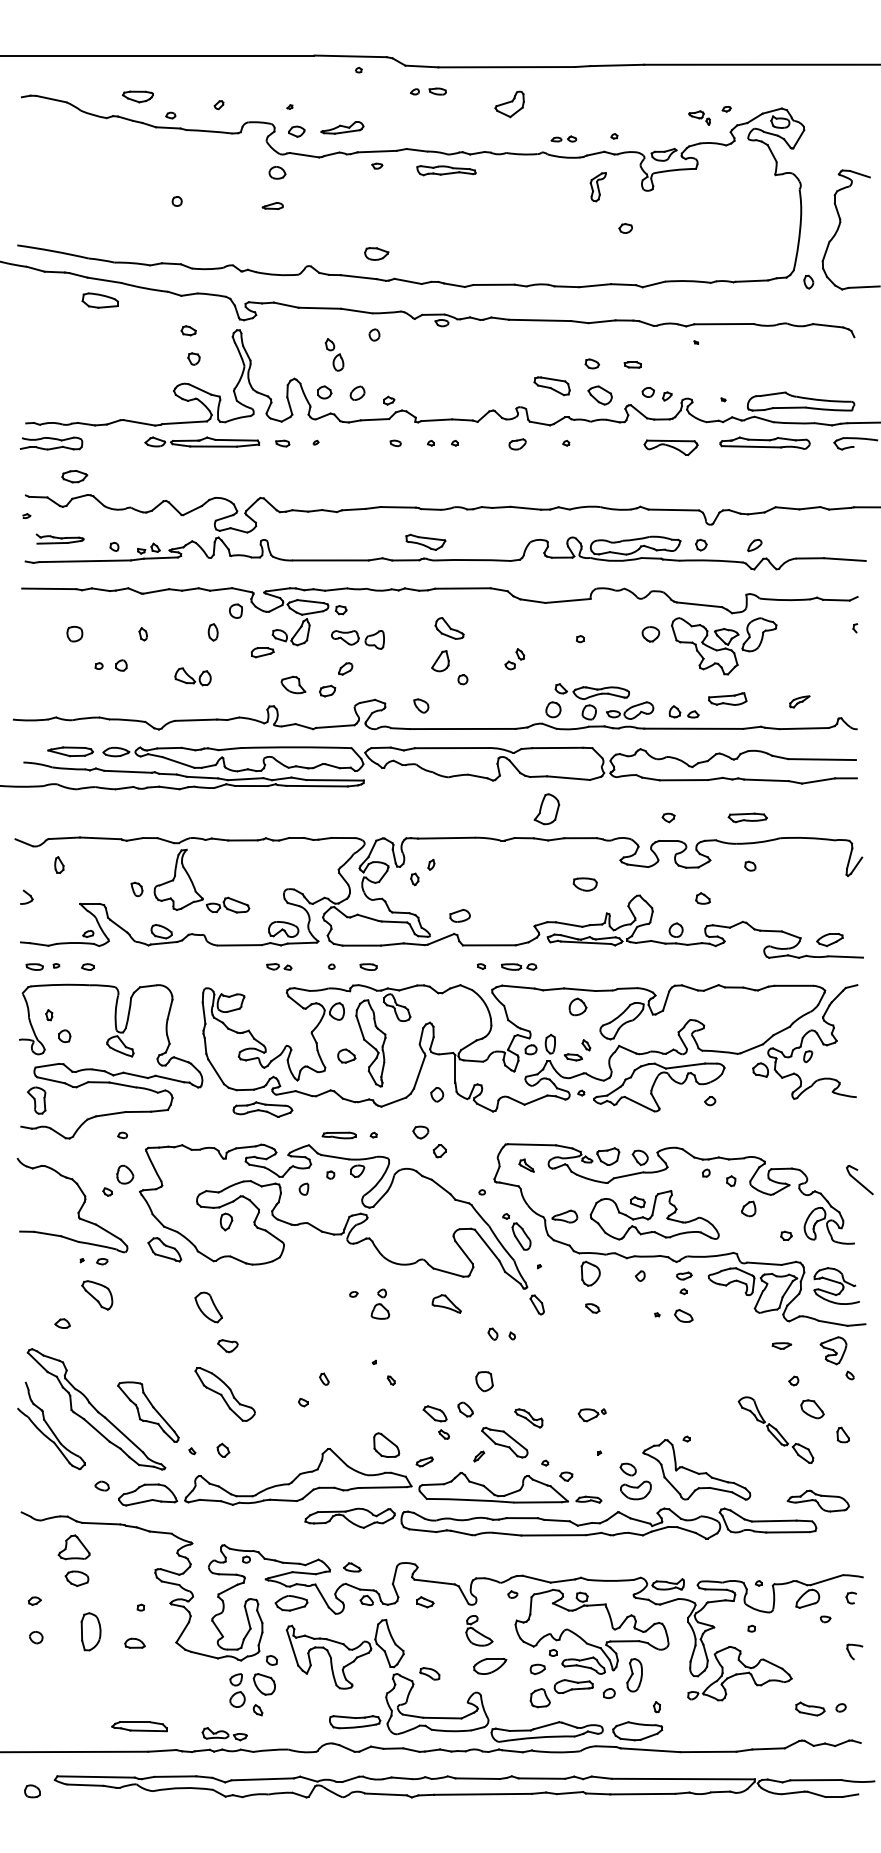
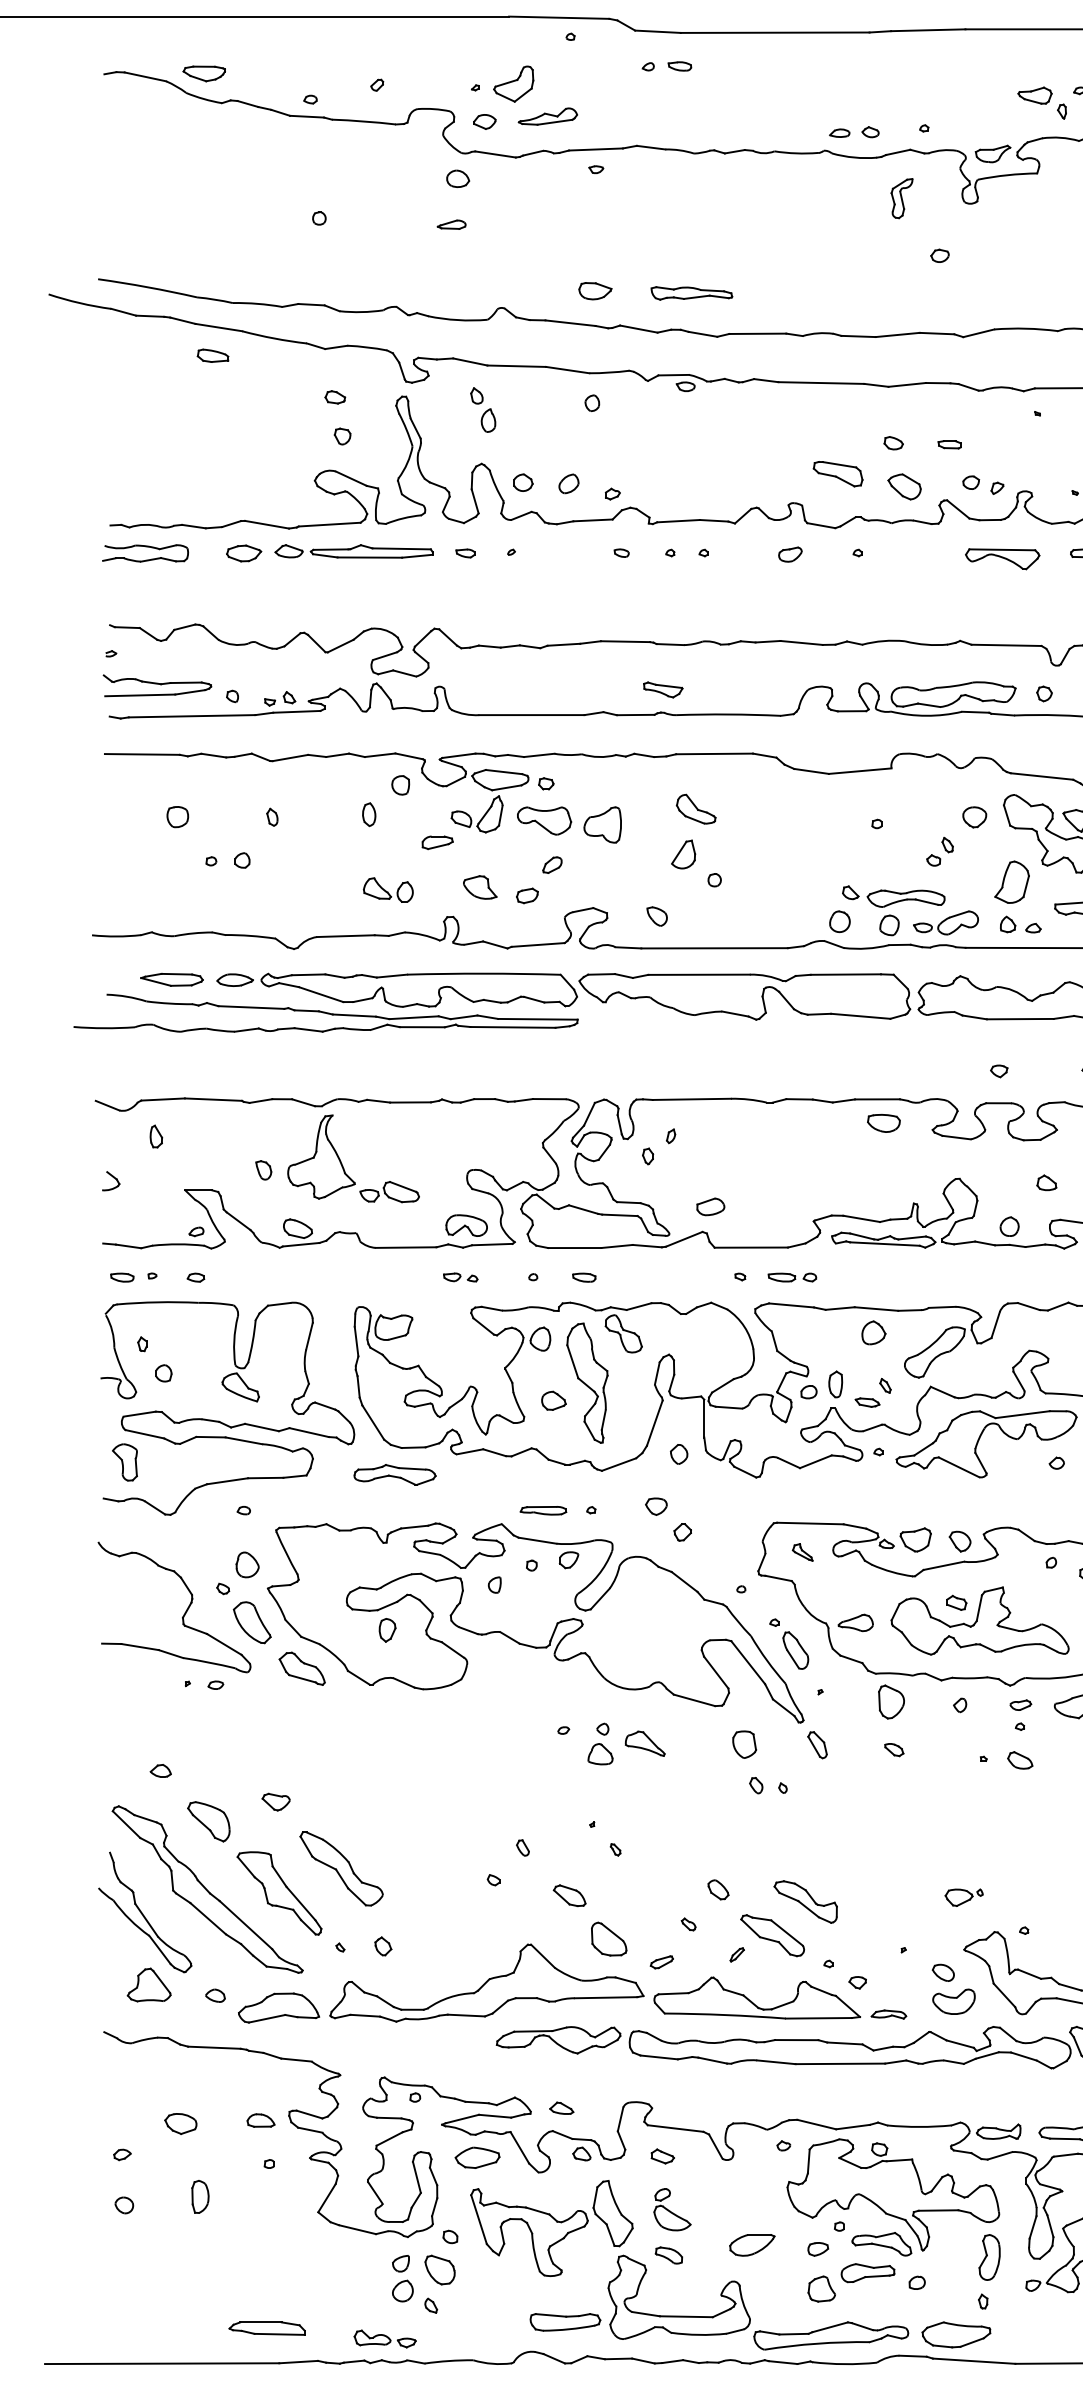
part: (137, 96) -> (203, 73), moved
part: (509, 104) -> (513, 84), moved
part: (699, 117) -> (1041, 102), size x1.67
part: (563, 138) -> (853, 131), size x1.43
part: (446, 170) -> (691, 293), moved
part: (100, 300) -> (213, 355), size x0.62
part: (334, 354) -> (483, 409), moved
part: (74, 476) -> (243, 553), moved
part: (59, 538) -> (156, 684), size x1.67
part: (425, 541) -> (662, 688), size x0.71
part: (357, 639) -> (568, 824), size x1.43
part: (514, 659) -> (939, 852), moved
part: (192, 676) -> (387, 889), moved
part: (546, 809) -> (1011, 882), moved
part: (584, 884) -> (882, 1123), moved
part: (262, 1109) -> (394, 1474), moved
part: (97, 1295) -> (209, 1821), moved
part: (446, 1303) -> (644, 1743), moved
part: (208, 1307) -> (252, 1622), moved
part: (227, 1346) -> (275, 1802), moved
part: (484, 1381) -> (744, 1744), moved
part: (224, 1394) -> (340, 1869), moved
part: (434, 1413) -> (568, 1895), moved
part: (591, 1415) -> (963, 1898), moved
part: (528, 1418) -> (805, 1902), size x1.67
part: (73, 1547) -> (148, 1985), moved
part: (91, 1630) -> (200, 2195), size x0.62
part: (479, 1630) -> (672, 2209), moved
part: (134, 1642) -> (260, 2119), moved
part: (634, 1675) -> (989, 2257), moved

